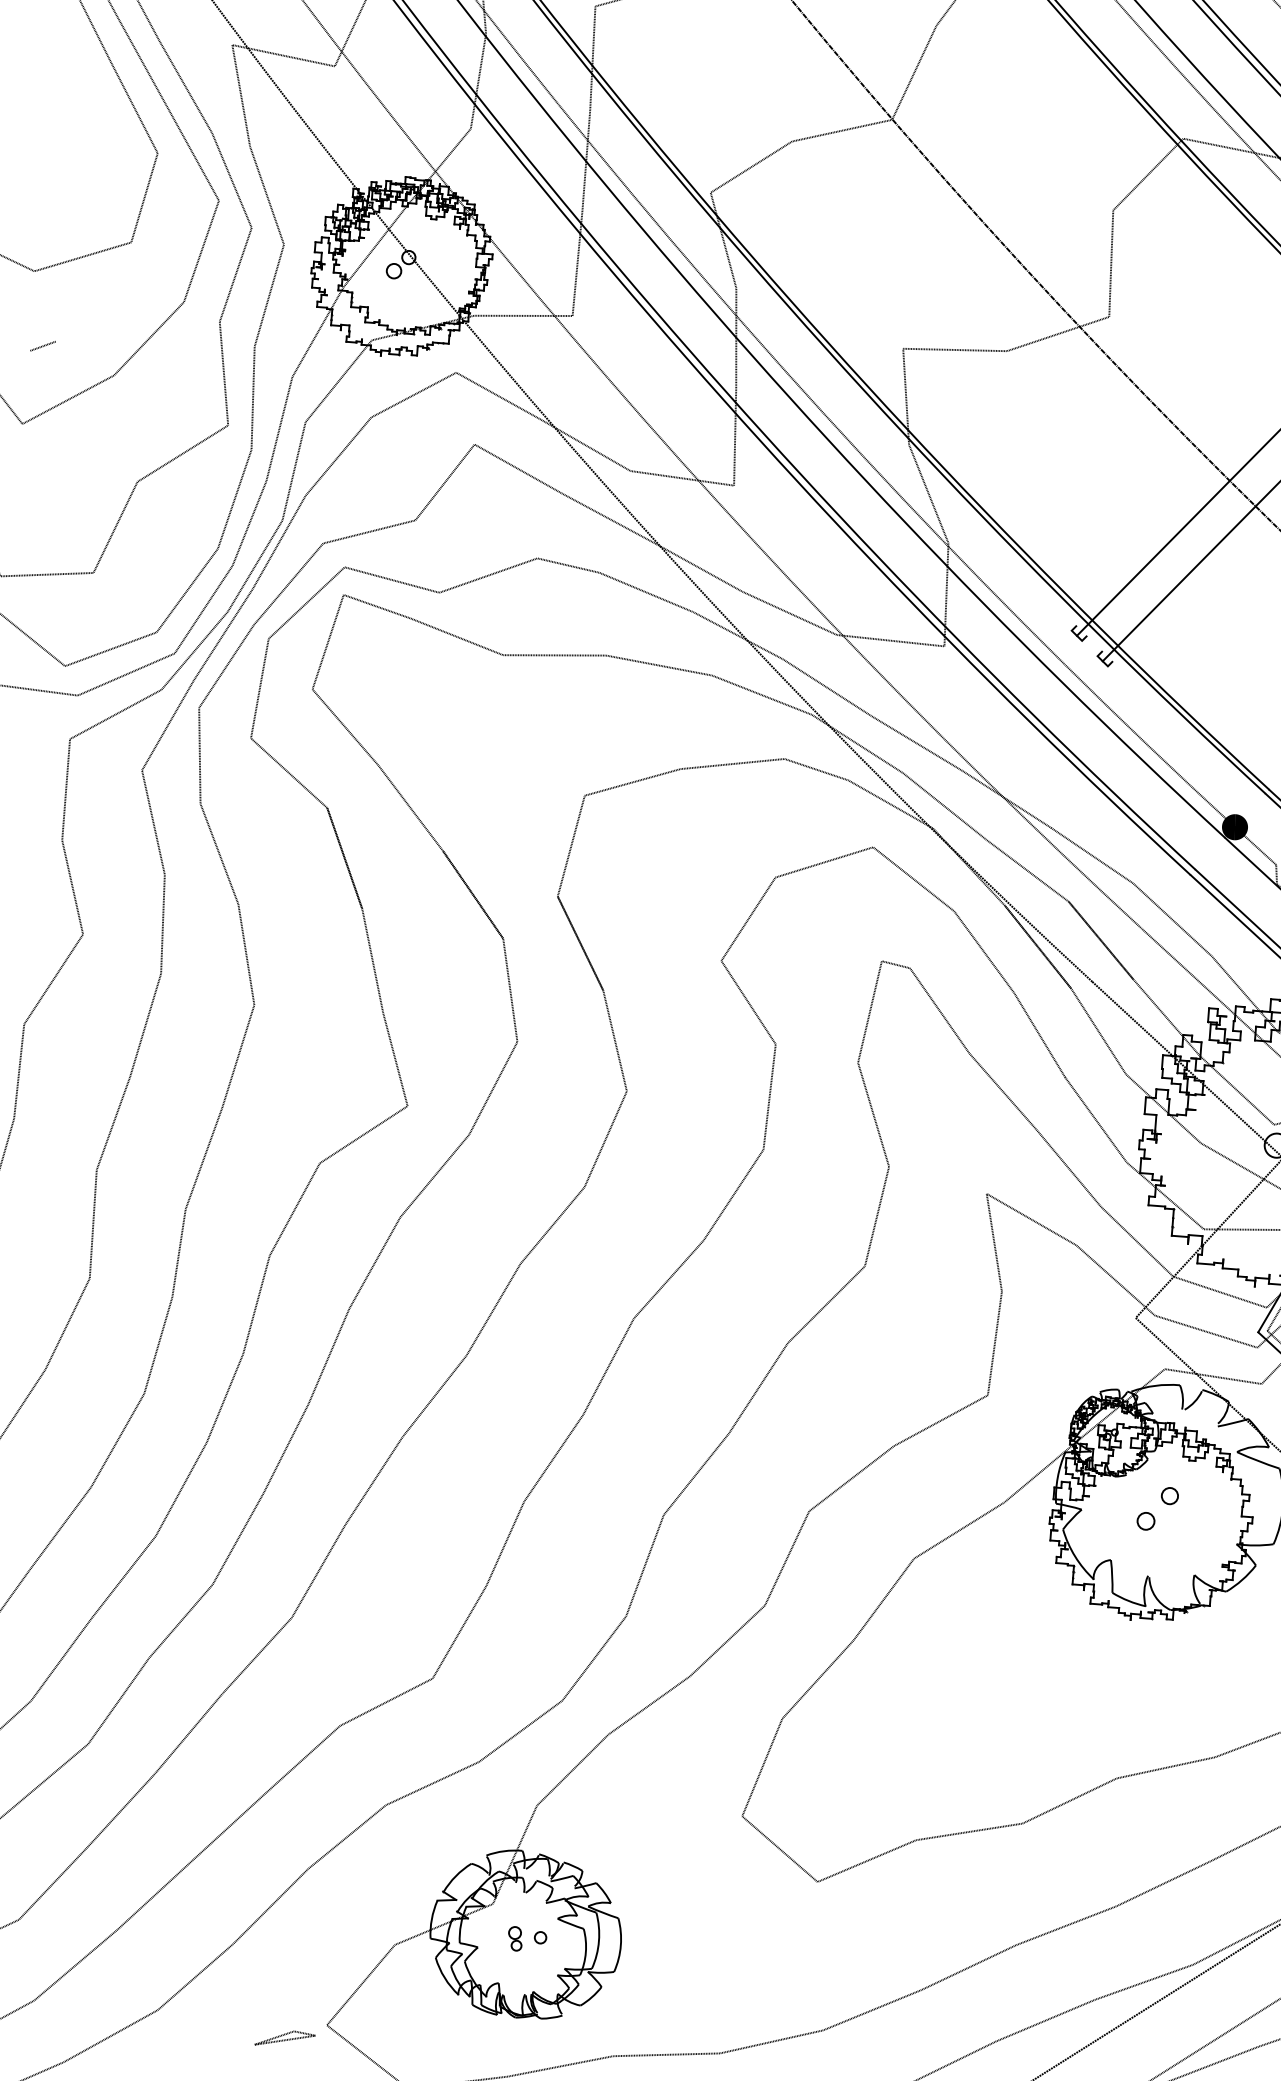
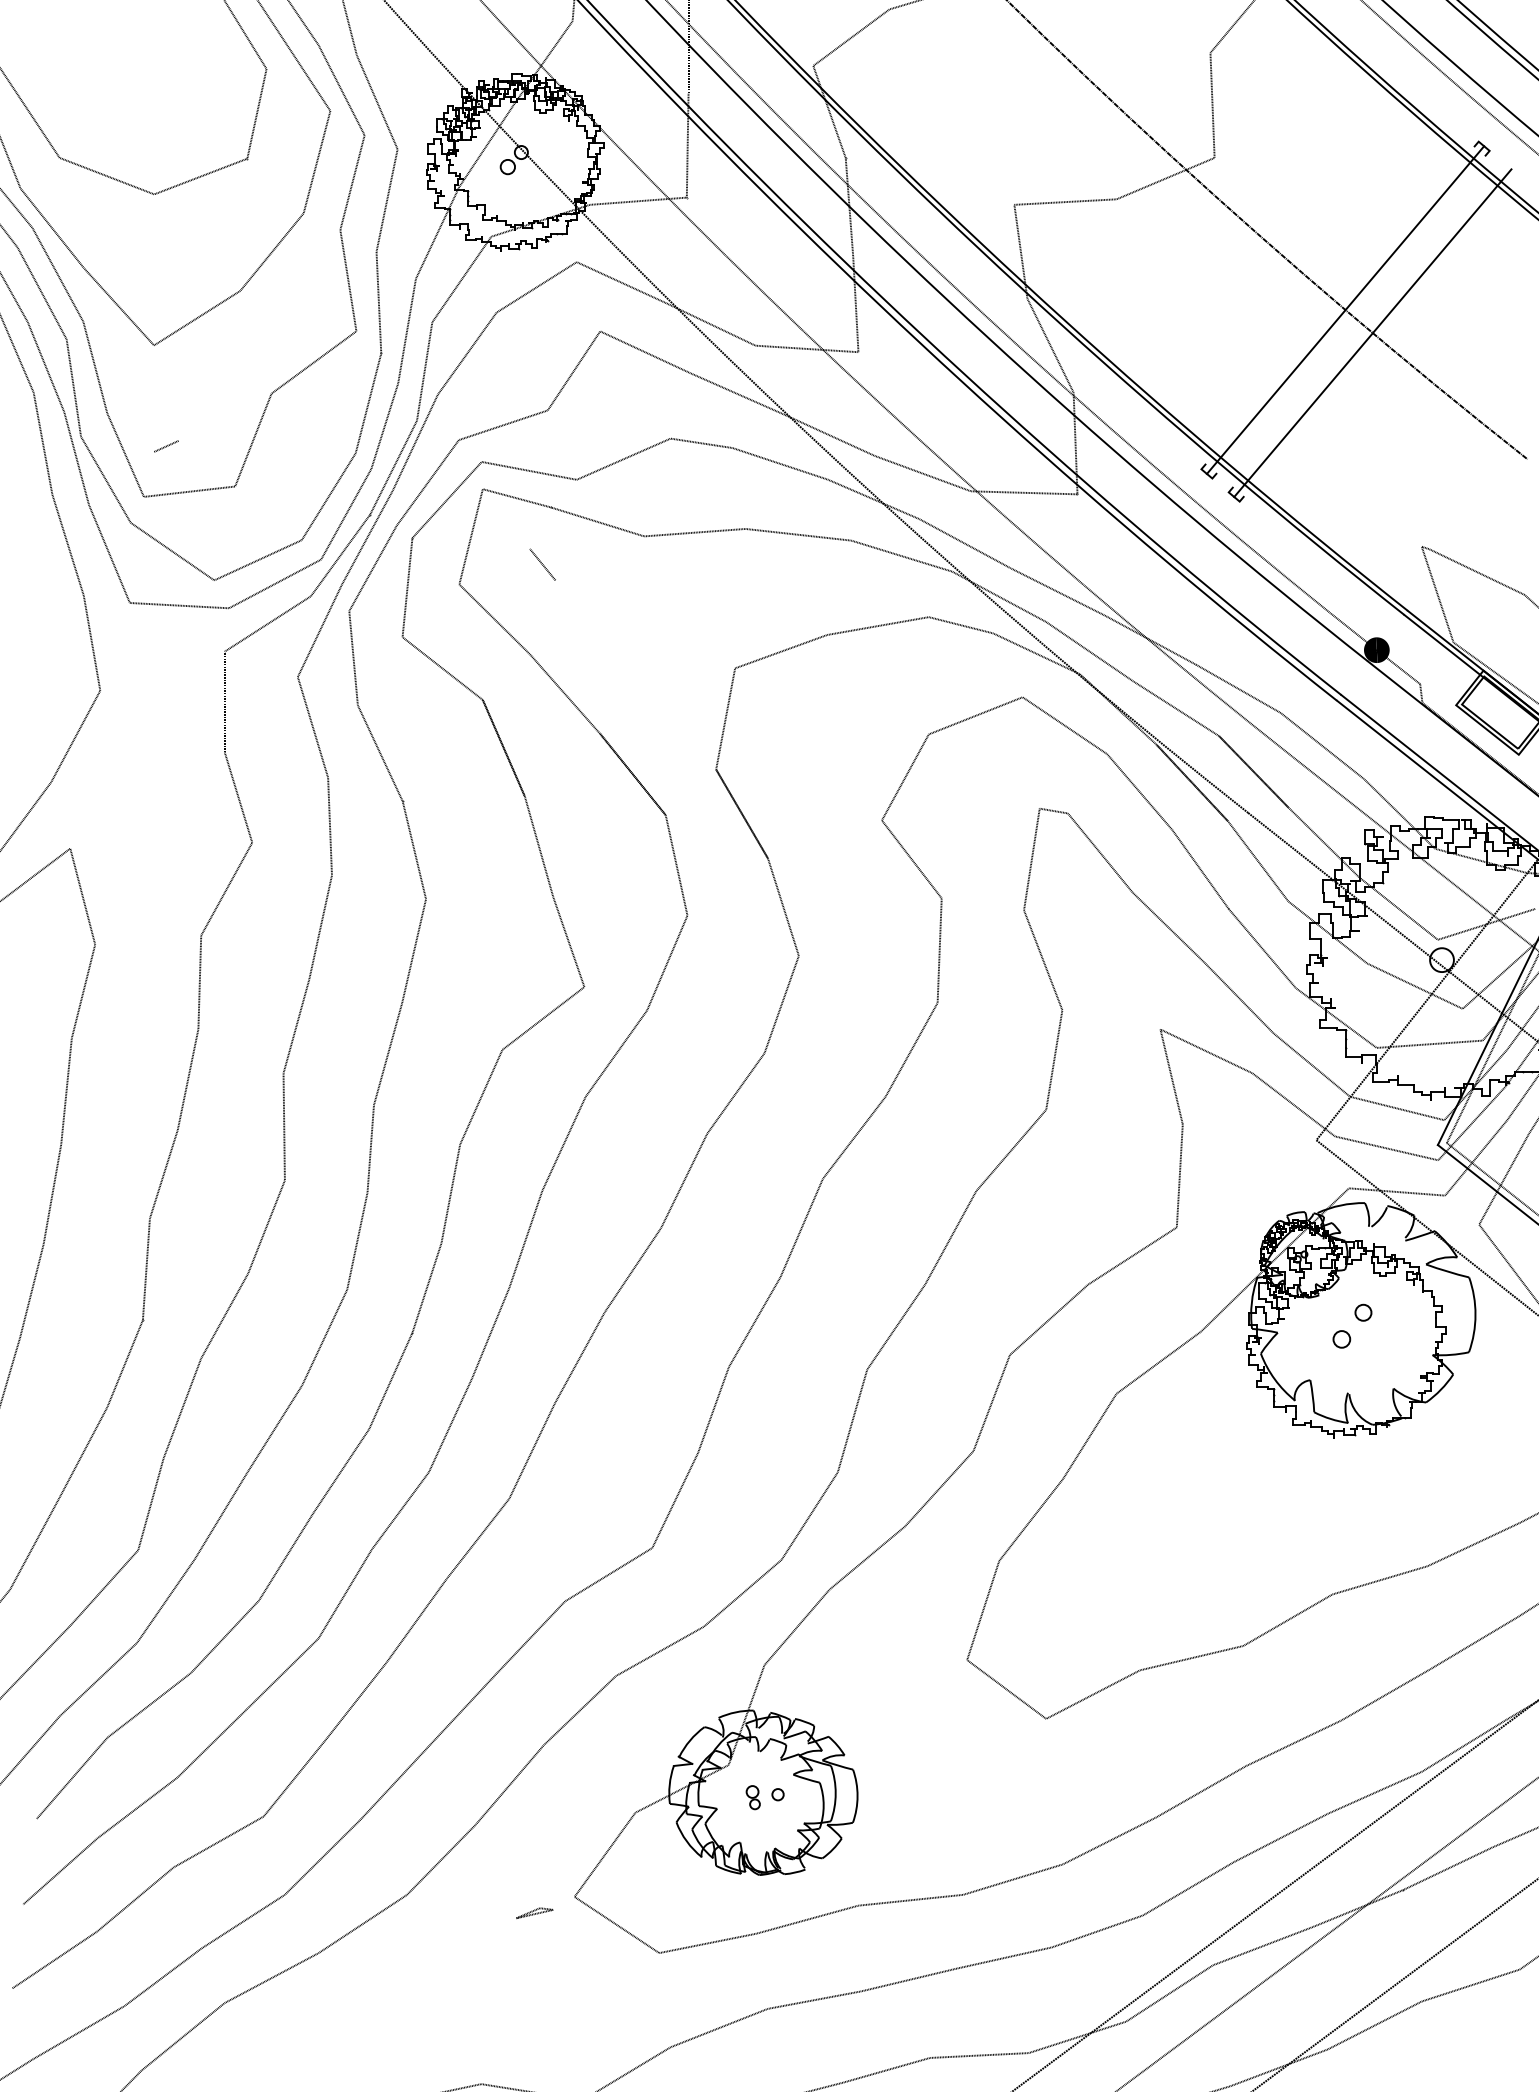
line: (43, 346) -> (166, 446), moved
line: (398, 675) -> (542, 564), added
part: (285, 2037) -> (534, 1912), size x0.62

